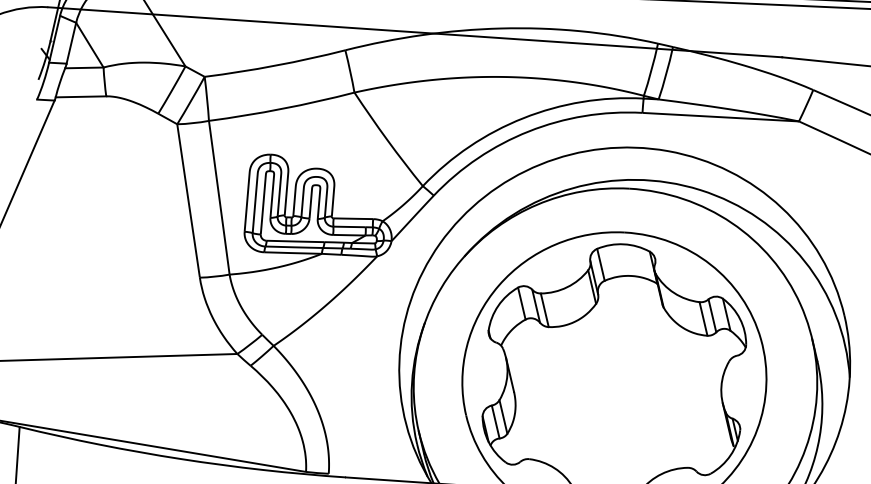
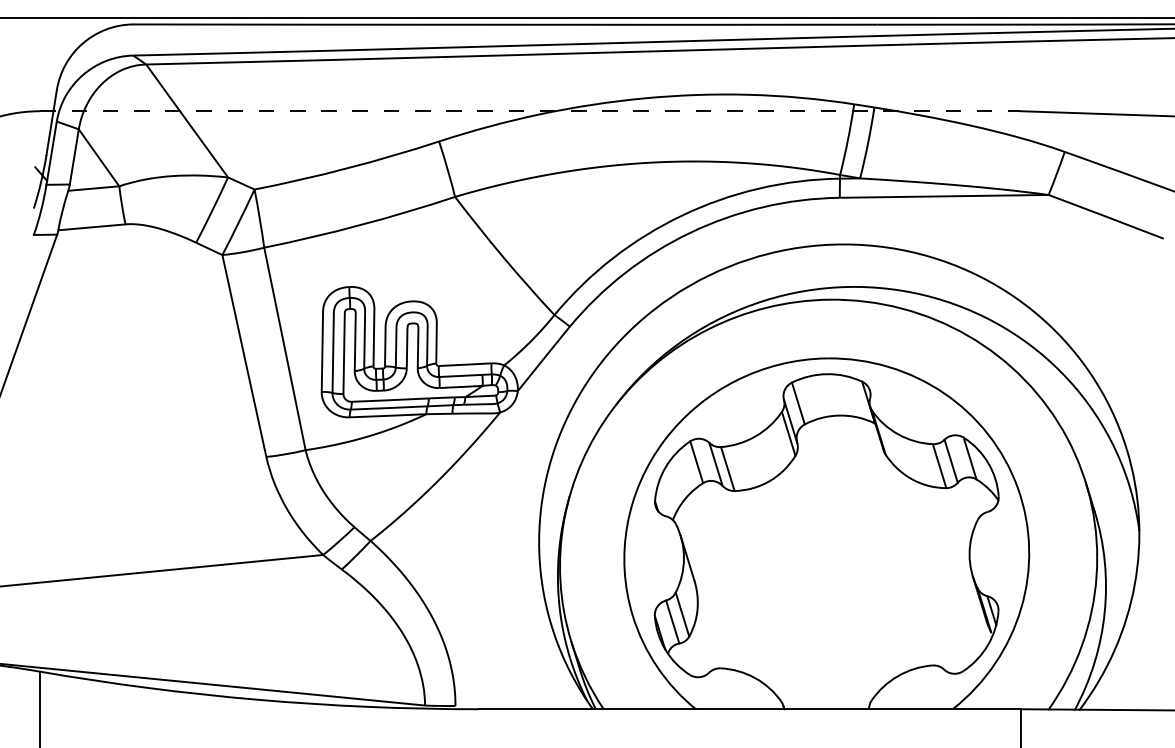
line: (415, 32) -> (530, 111), solid -> dashed

